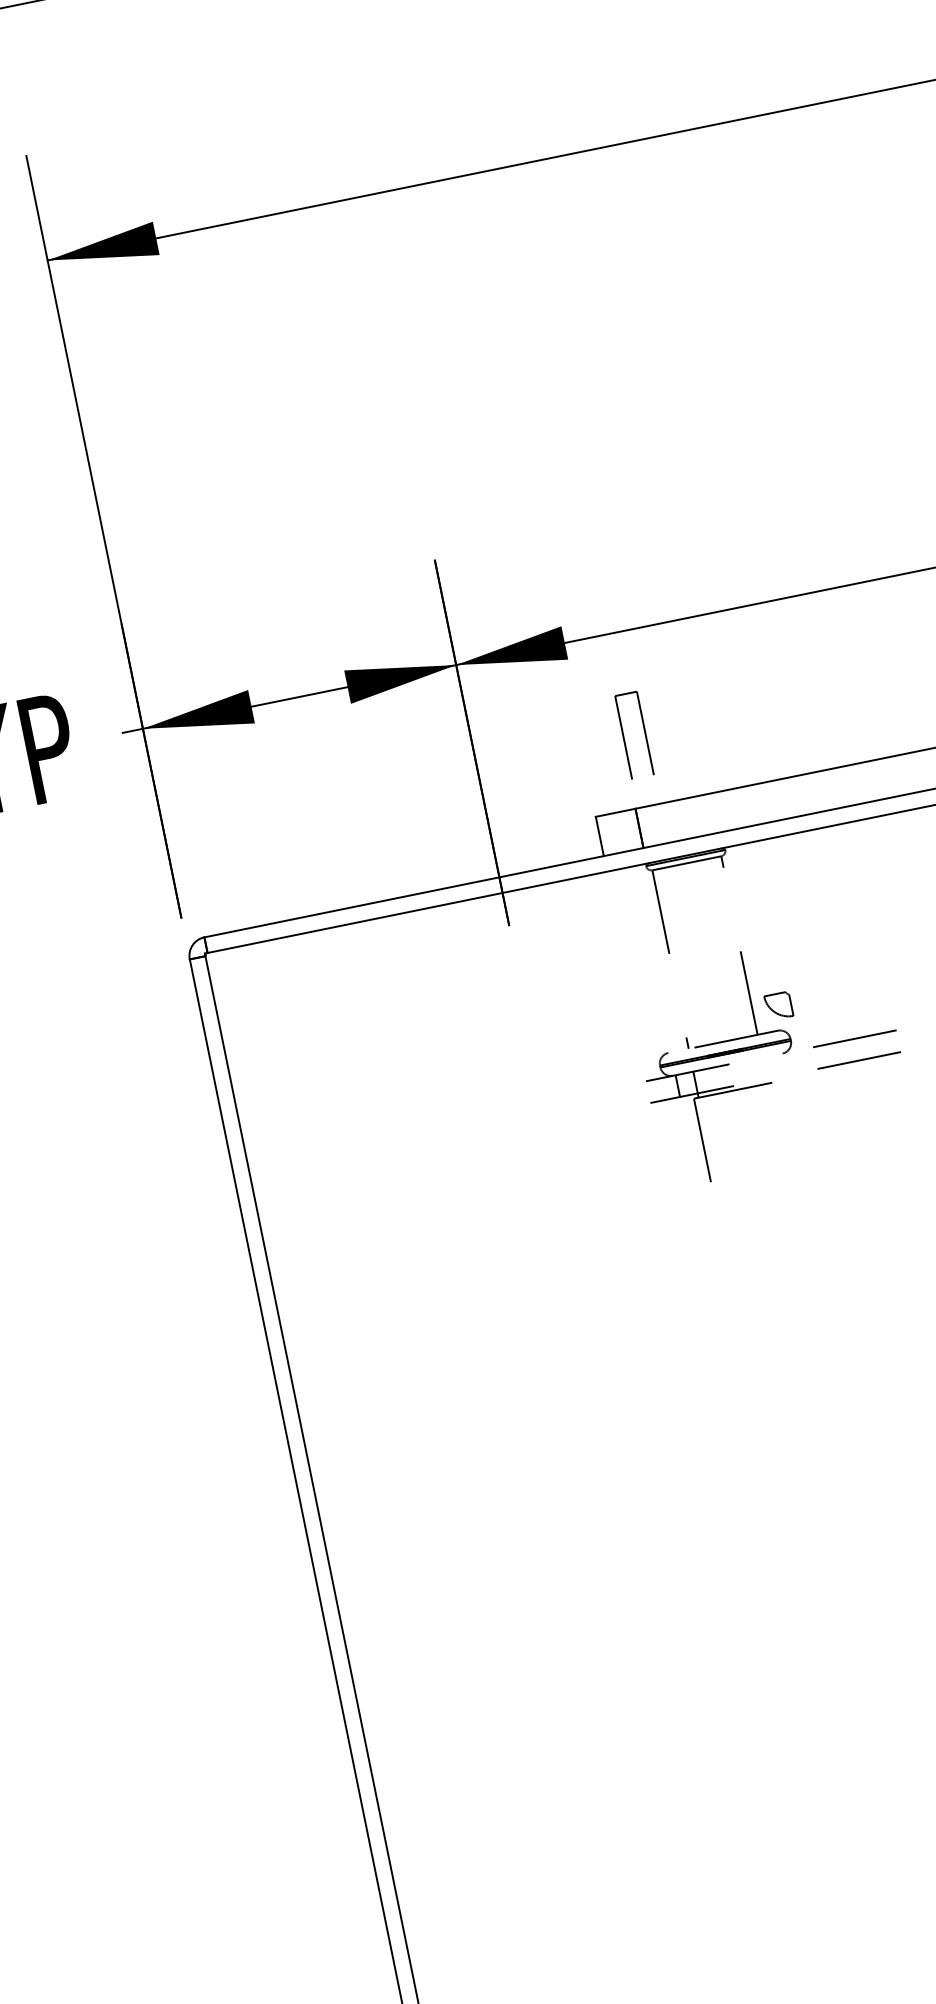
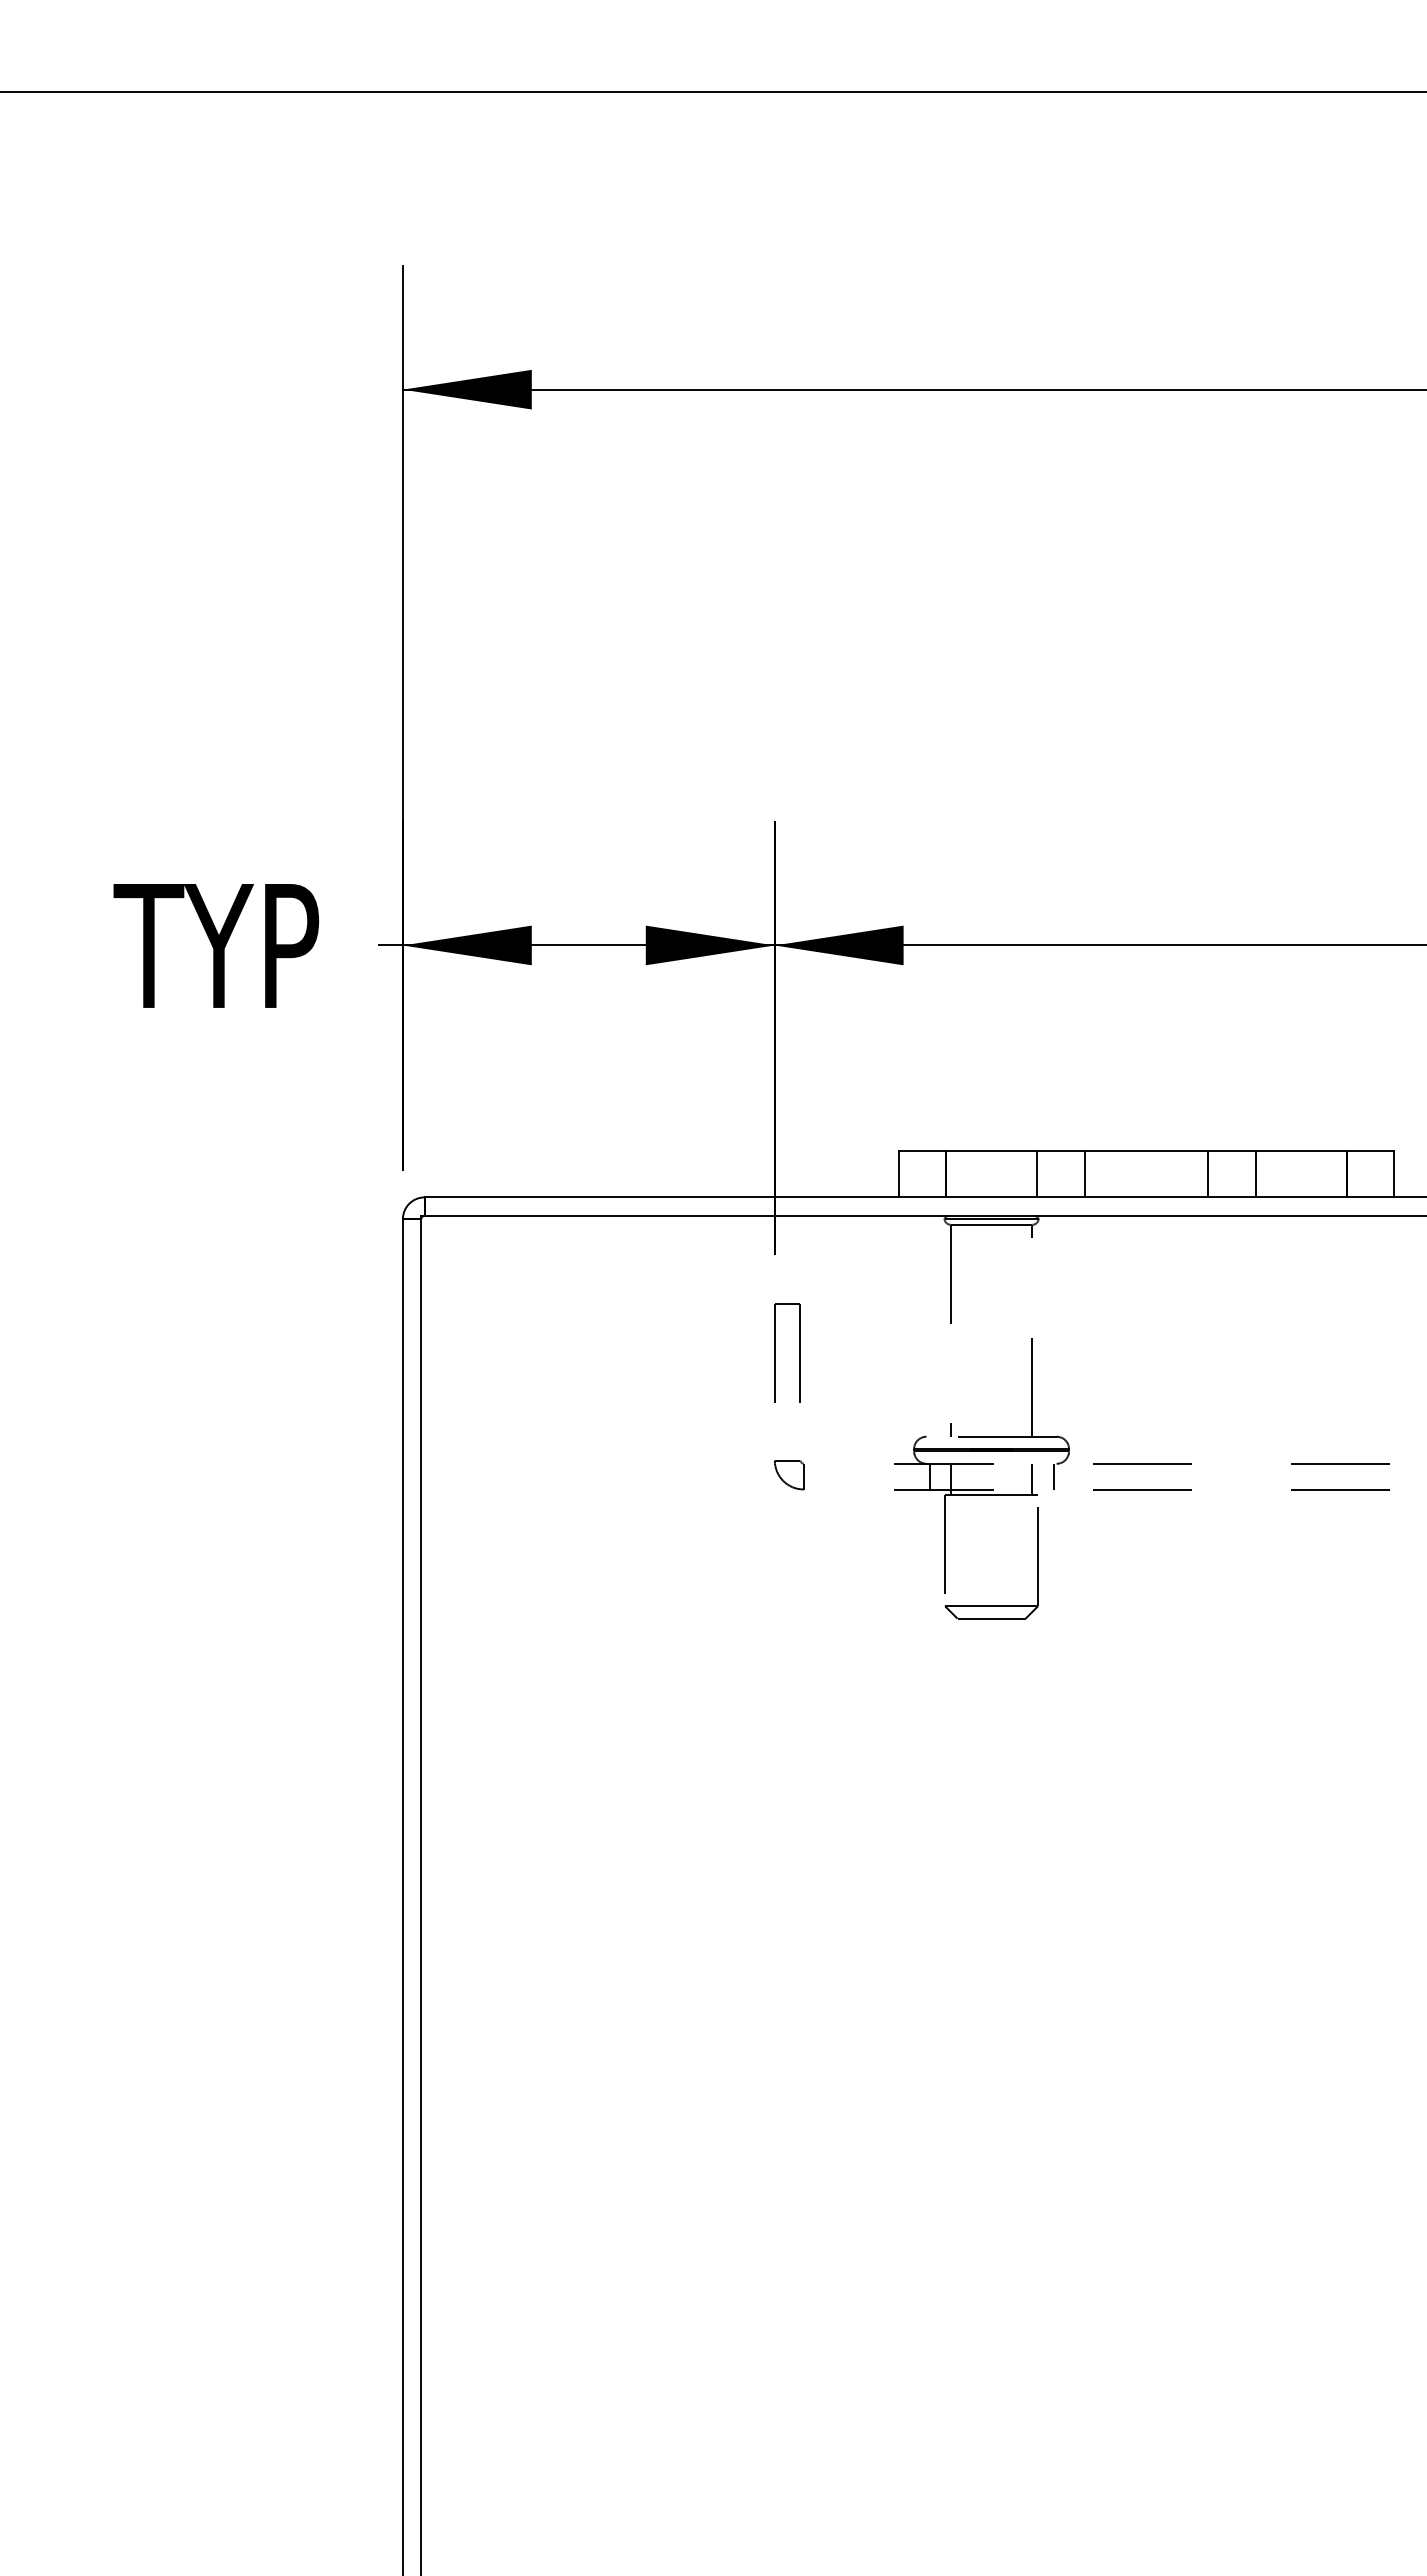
part: (624, 737) -> (775, 1352), moved
line: (900, 774) -> (1255, 1173), added
line: (860, 782) -> (1208, 1173), added
line: (756, 804) -> (1084, 1173), added
line: (716, 812) -> (1037, 1173), added
part: (779, 1006) -> (789, 1475), moved
line: (782, 1064) -> (1053, 1476), added
line: (764, 1070) -> (1032, 1478), added
part: (752, 1184) -> (991, 1605), added

